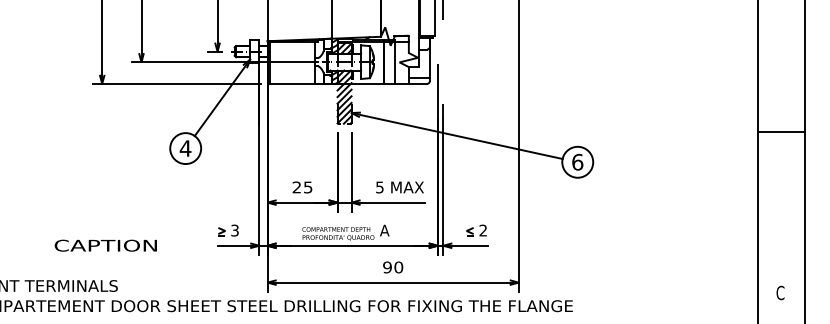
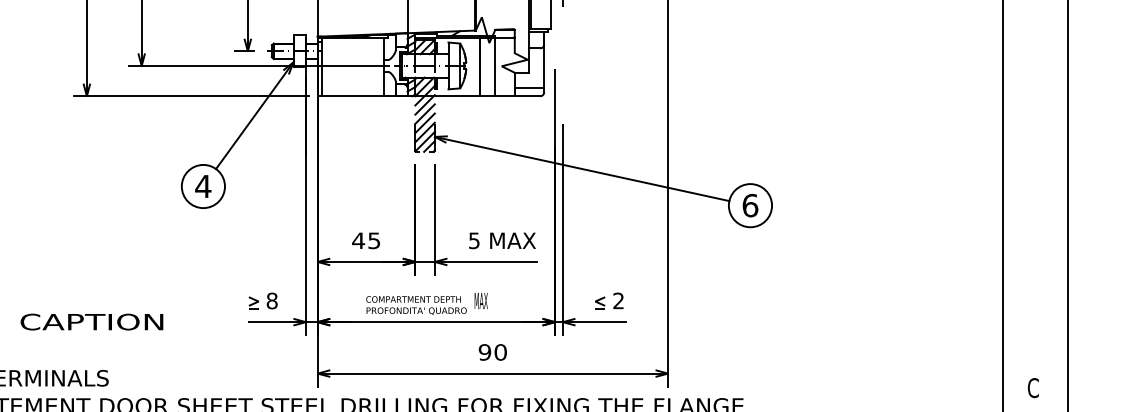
line: (781, 131) -> (1034, 162), removed
text: (296, 187) -> (357, 240), 25 -> 45
text: (234, 230) -> (271, 300), 3 -> 8
text: (384, 230) -> (480, 300), A -> MAX

